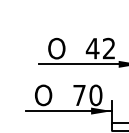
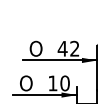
text: (78, 95) -> (52, 83), 70 -> 10

